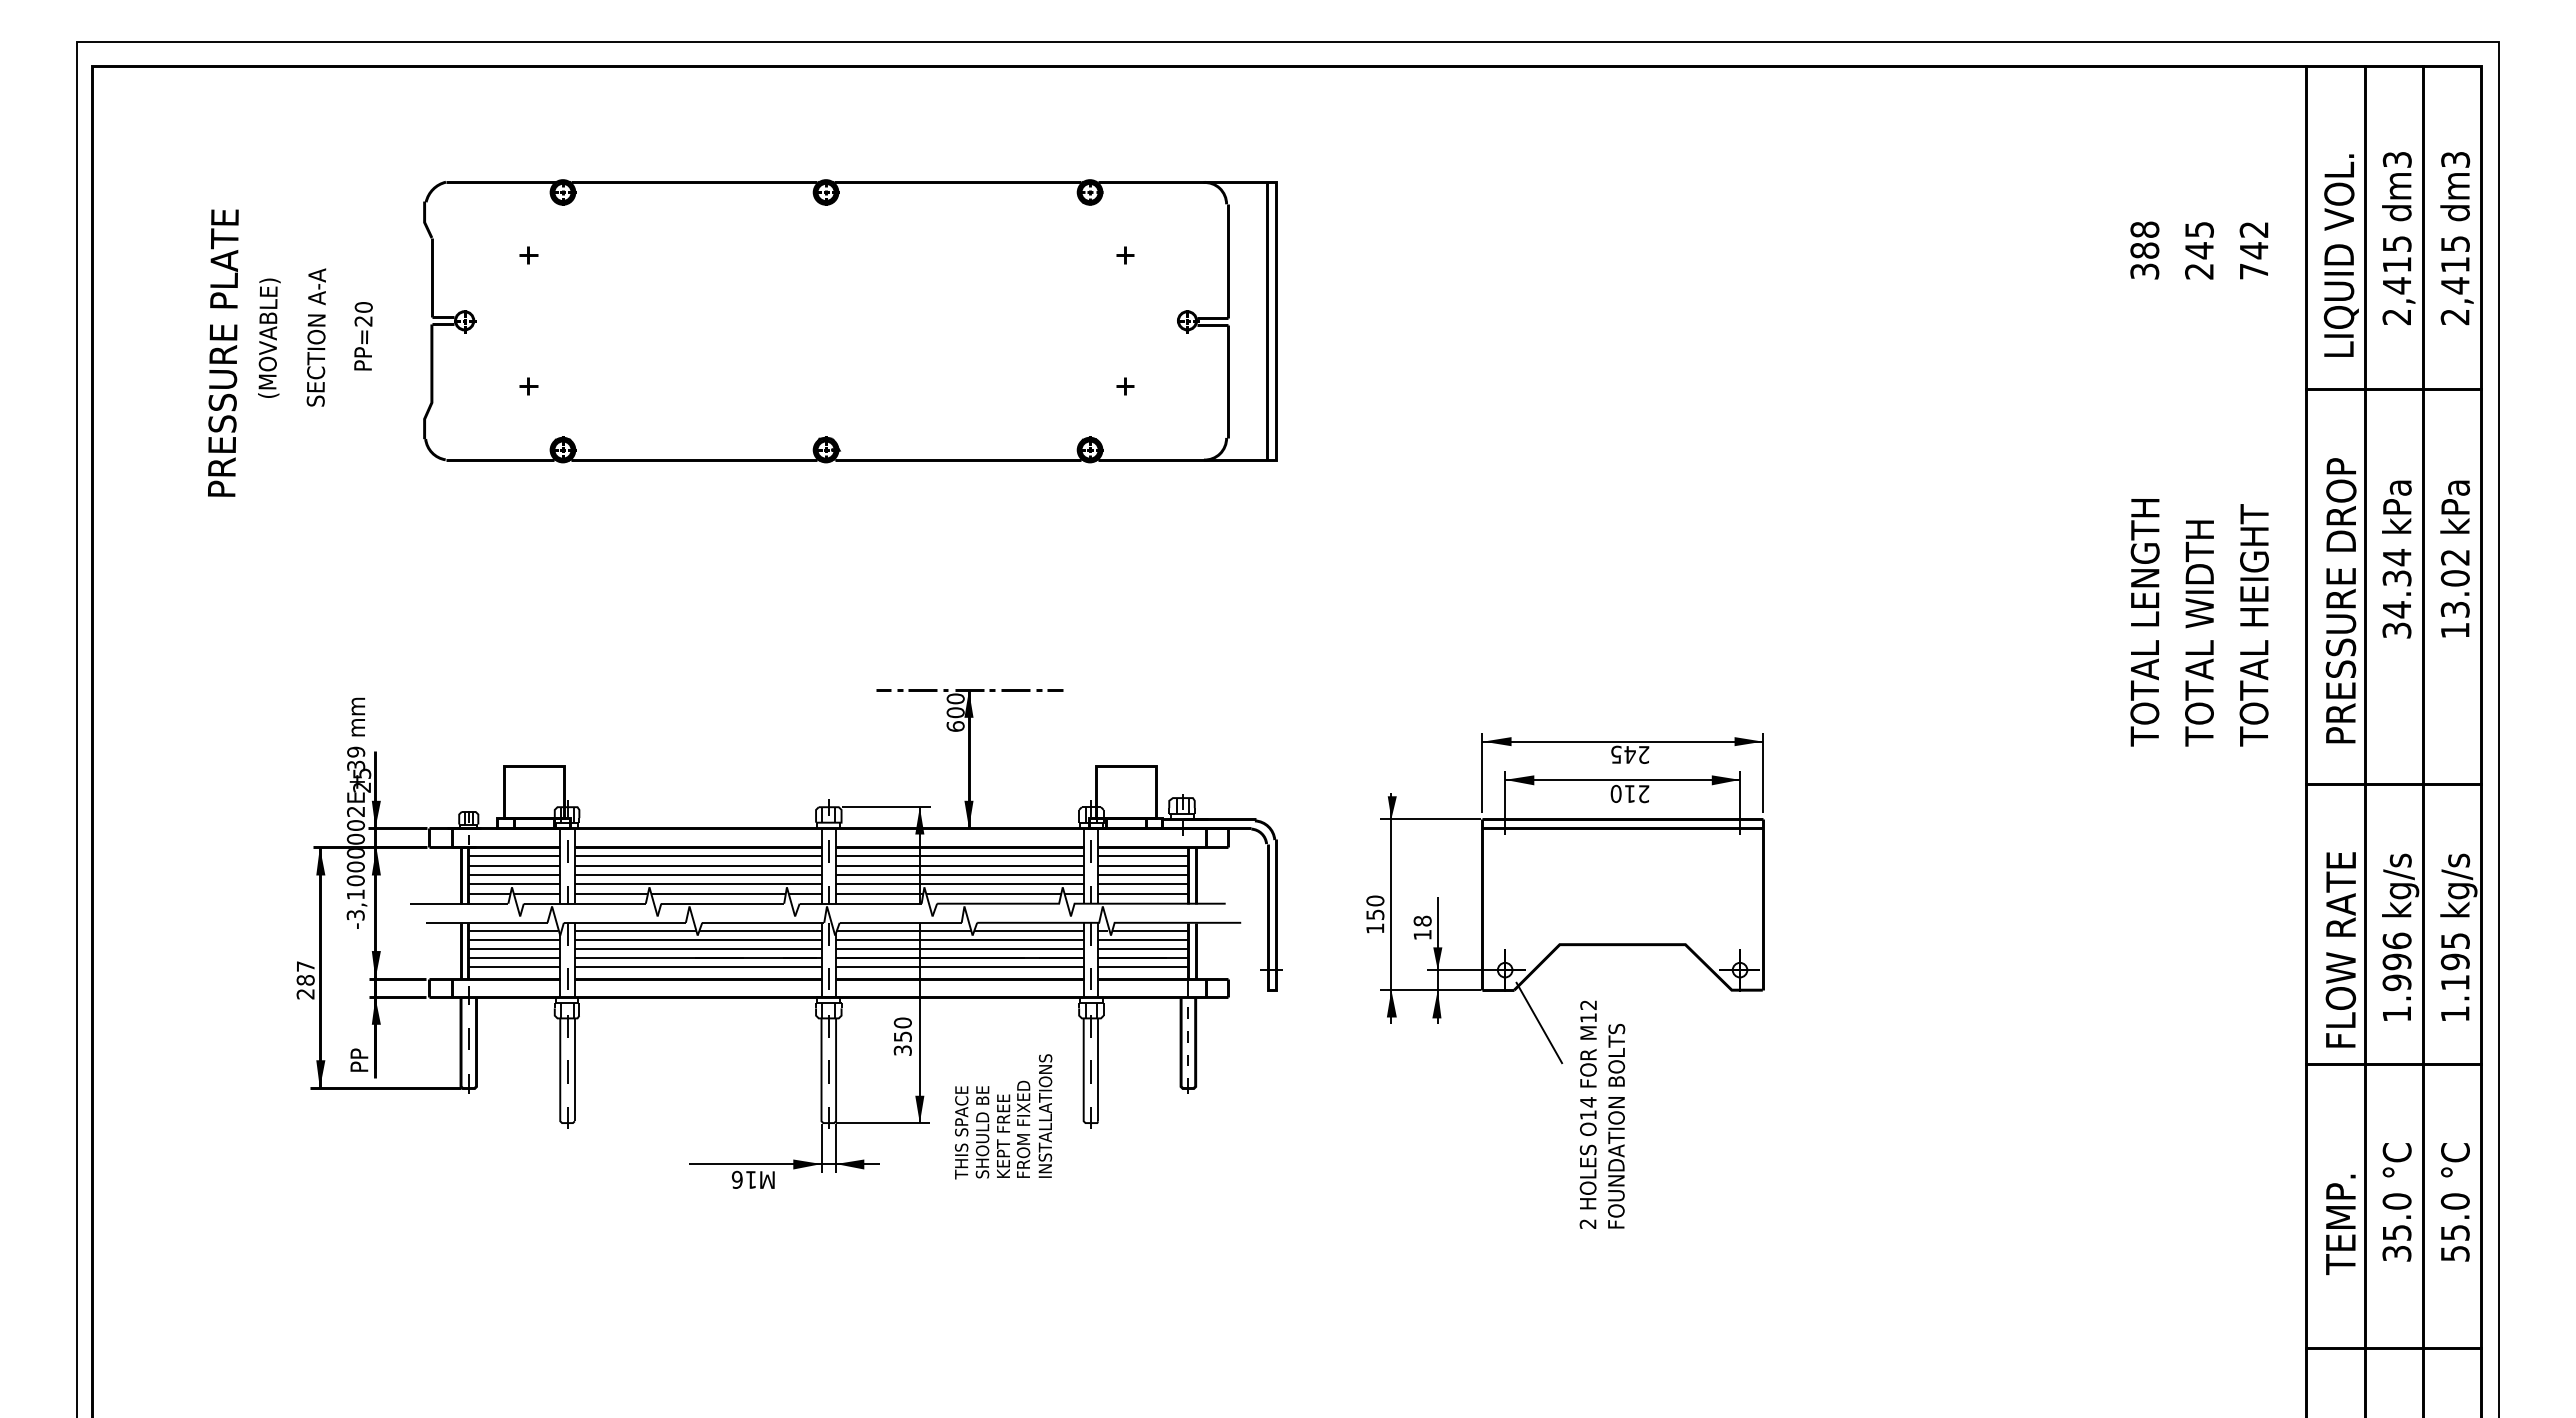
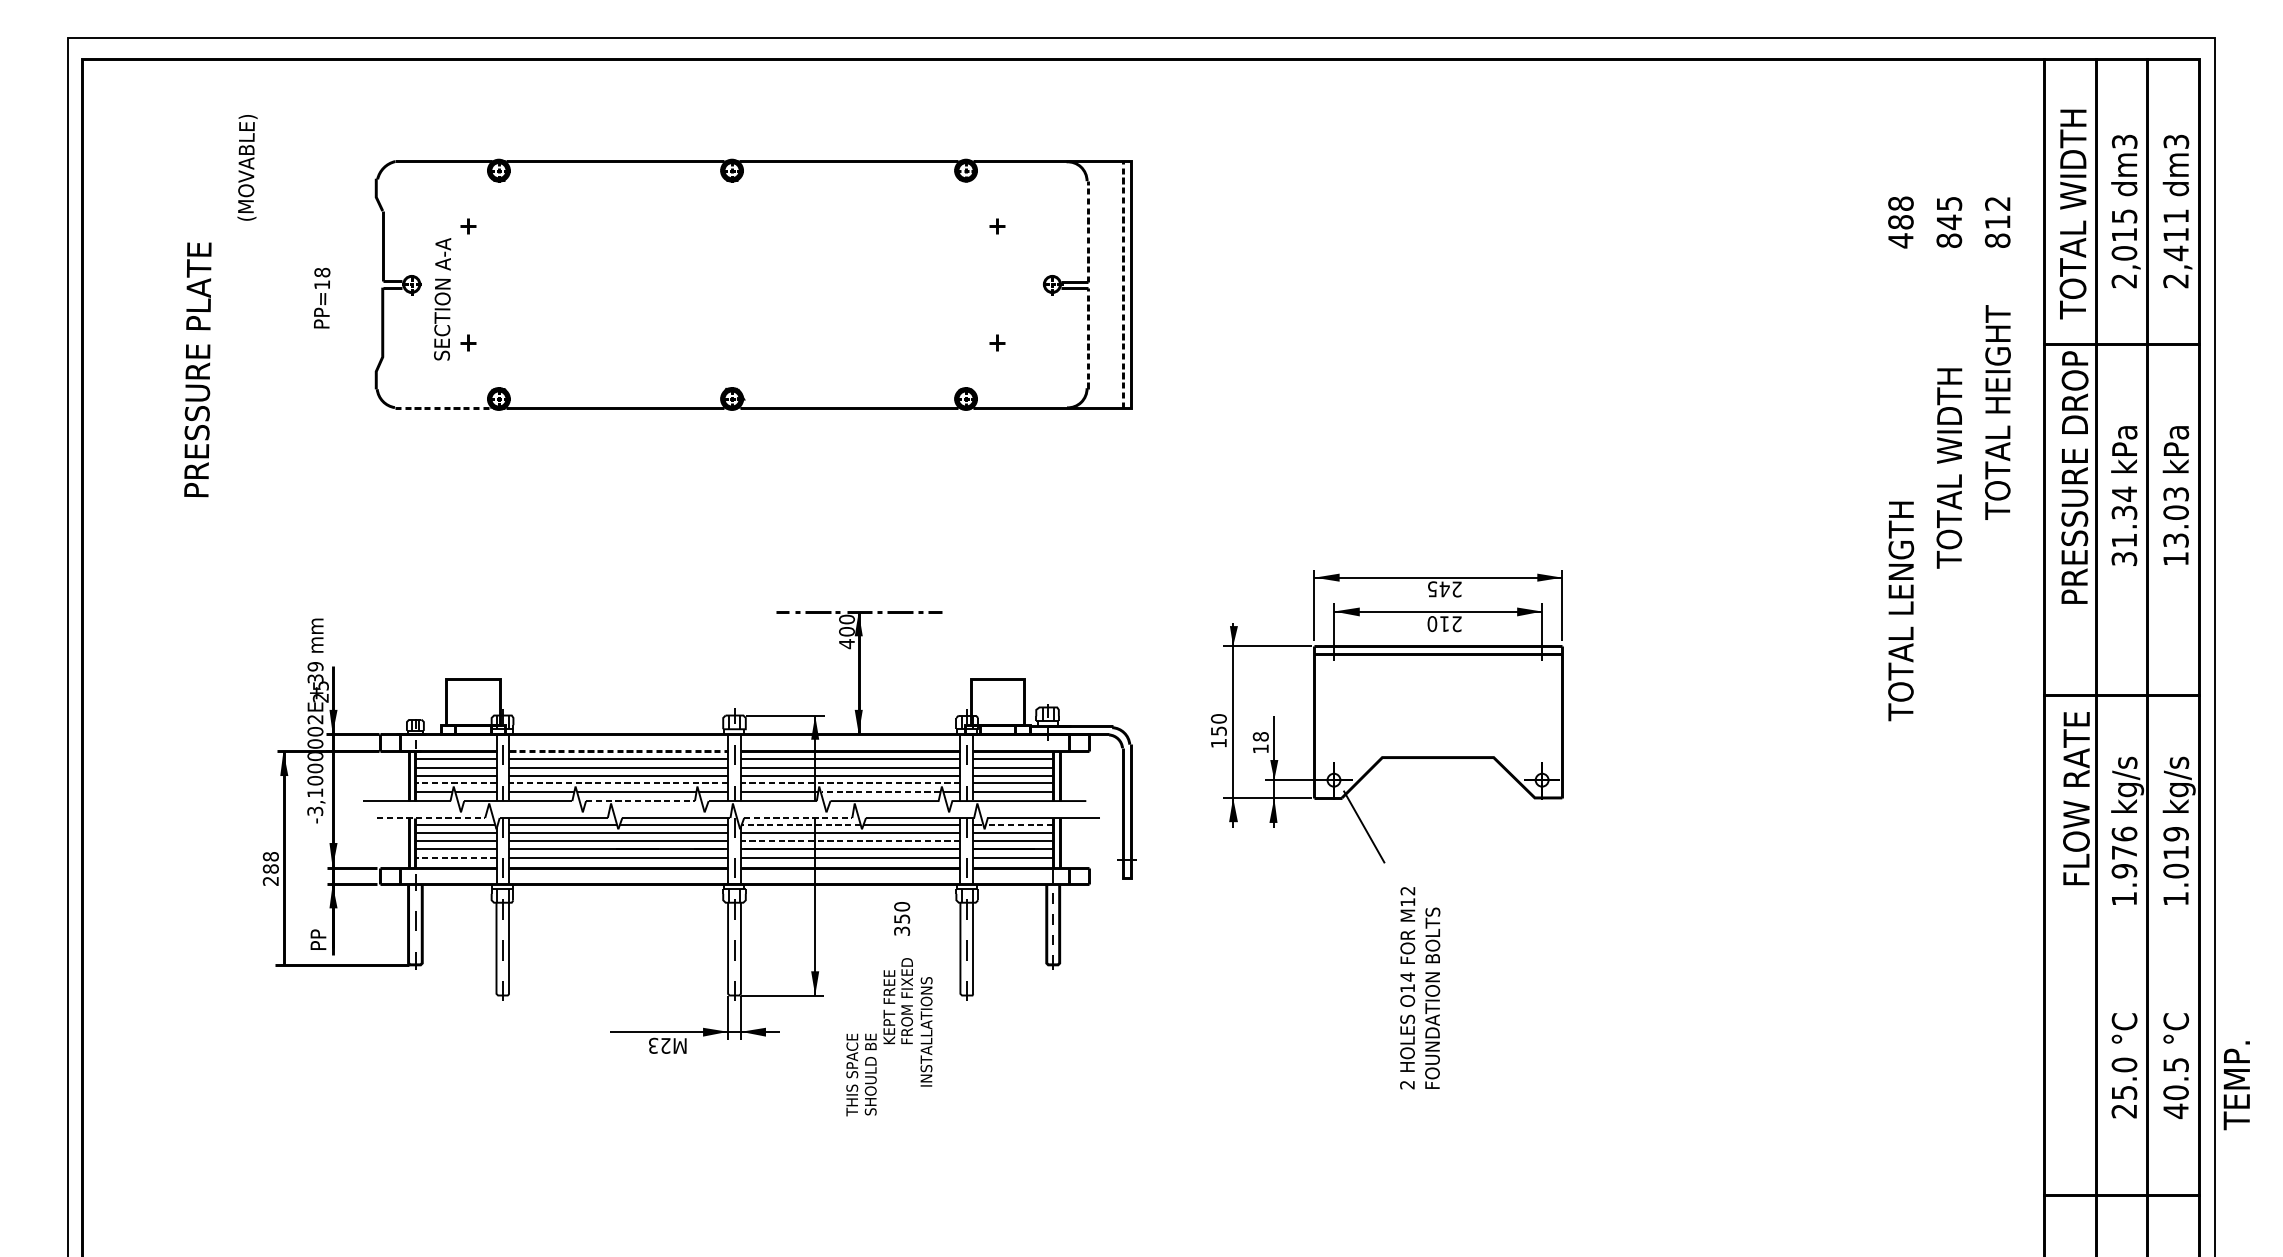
text: (2340, 241) -> (2074, 214), LIQUID VOL. -> TOTAL WIDTH
text: (2455, 243) -> (2176, 215), 2,415 -> 2,411
text: (2253, 260) -> (1997, 230), 742 -> 812
line: (1227, 261) -> (1087, 231), solid -> dashed
text: (2144, 271) -> (1900, 240), 388 -> 488
text: (2199, 271) -> (1949, 240), 245 -> 845
text: (2396, 285) -> (2123, 253), 2,415 -> 2,015
text: (363, 314) -> (322, 278), PP=20 -> PP=18
line: (1266, 320) -> (1122, 284), solid -> dashed
text: (269, 337) -> (247, 167), moved
text: (316, 337) -> (442, 299), moved
text: (223, 352) -> (198, 369), moved
line: (1227, 381) -> (1087, 338), solid -> dashed
line: (500, 460) -> (443, 408), solid -> dashed
text: (2455, 557) -> (2176, 494), 13.02 -> 13.03
text: (2340, 600) -> (2074, 477), moved
text: (2396, 609) -> (2123, 540), 34.34 -> 31.34
text: (2144, 622) -> (1900, 611), moved
text: (2253, 625) -> (1997, 412), moved
text: (2199, 633) -> (1949, 468), moved
text: (955, 726) -> (846, 644), 600 -> 400
line: (698, 847) -> (619, 751), solid -> dashed
fill: (375, 861) -> (332, 763), removed
line: (514, 883) -> (455, 783), solid -> dashed
line: (697, 883) -> (618, 783), solid -> dashed
line: (959, 883) -> (850, 783), solid -> dashed
line: (994, 893) -> (881, 792), solid -> dashed
part: (1565, 898) -> (1387, 716), moved
line: (723, 903) -> (641, 800), solid -> dashed
line: (486, 922) -> (431, 817), solid -> dashed
line: (900, 922) -> (798, 817), solid -> dashed
line: (903, 931) -> (800, 825), solid -> dashed
line: (1149, 931) -> (1018, 825), solid -> dashed
line: (959, 949) -> (850, 841), solid -> dashed
text: (2340, 949) -> (2076, 798), moved
text: (2396, 961) -> (2123, 852), 1.996 -> 1.976
text: (2454, 961) -> (2175, 852), 1.195 -> 1.019
text: (305, 966) -> (270, 856), 287 -> 288
line: (514, 967) -> (455, 857), solid -> dashed
text: (902, 1036) -> (901, 918), moved
line: (2393, 1063) -> (2121, 942), removed
fill: (320, 1074) -> (284, 952), removed
text: (1045, 1115) -> (926, 1031), moved
text: (972, 1132) -> (861, 1074), moved
text: (743, 1179) -> (658, 1045), M16 -> M23
text: (2340, 1224) -> (2236, 1085), moved
text: (2454, 1227) -> (2175, 1088), 55.0 -> 40.5
text: (2396, 1253) -> (2123, 1111), 35.0 -> 25.0

